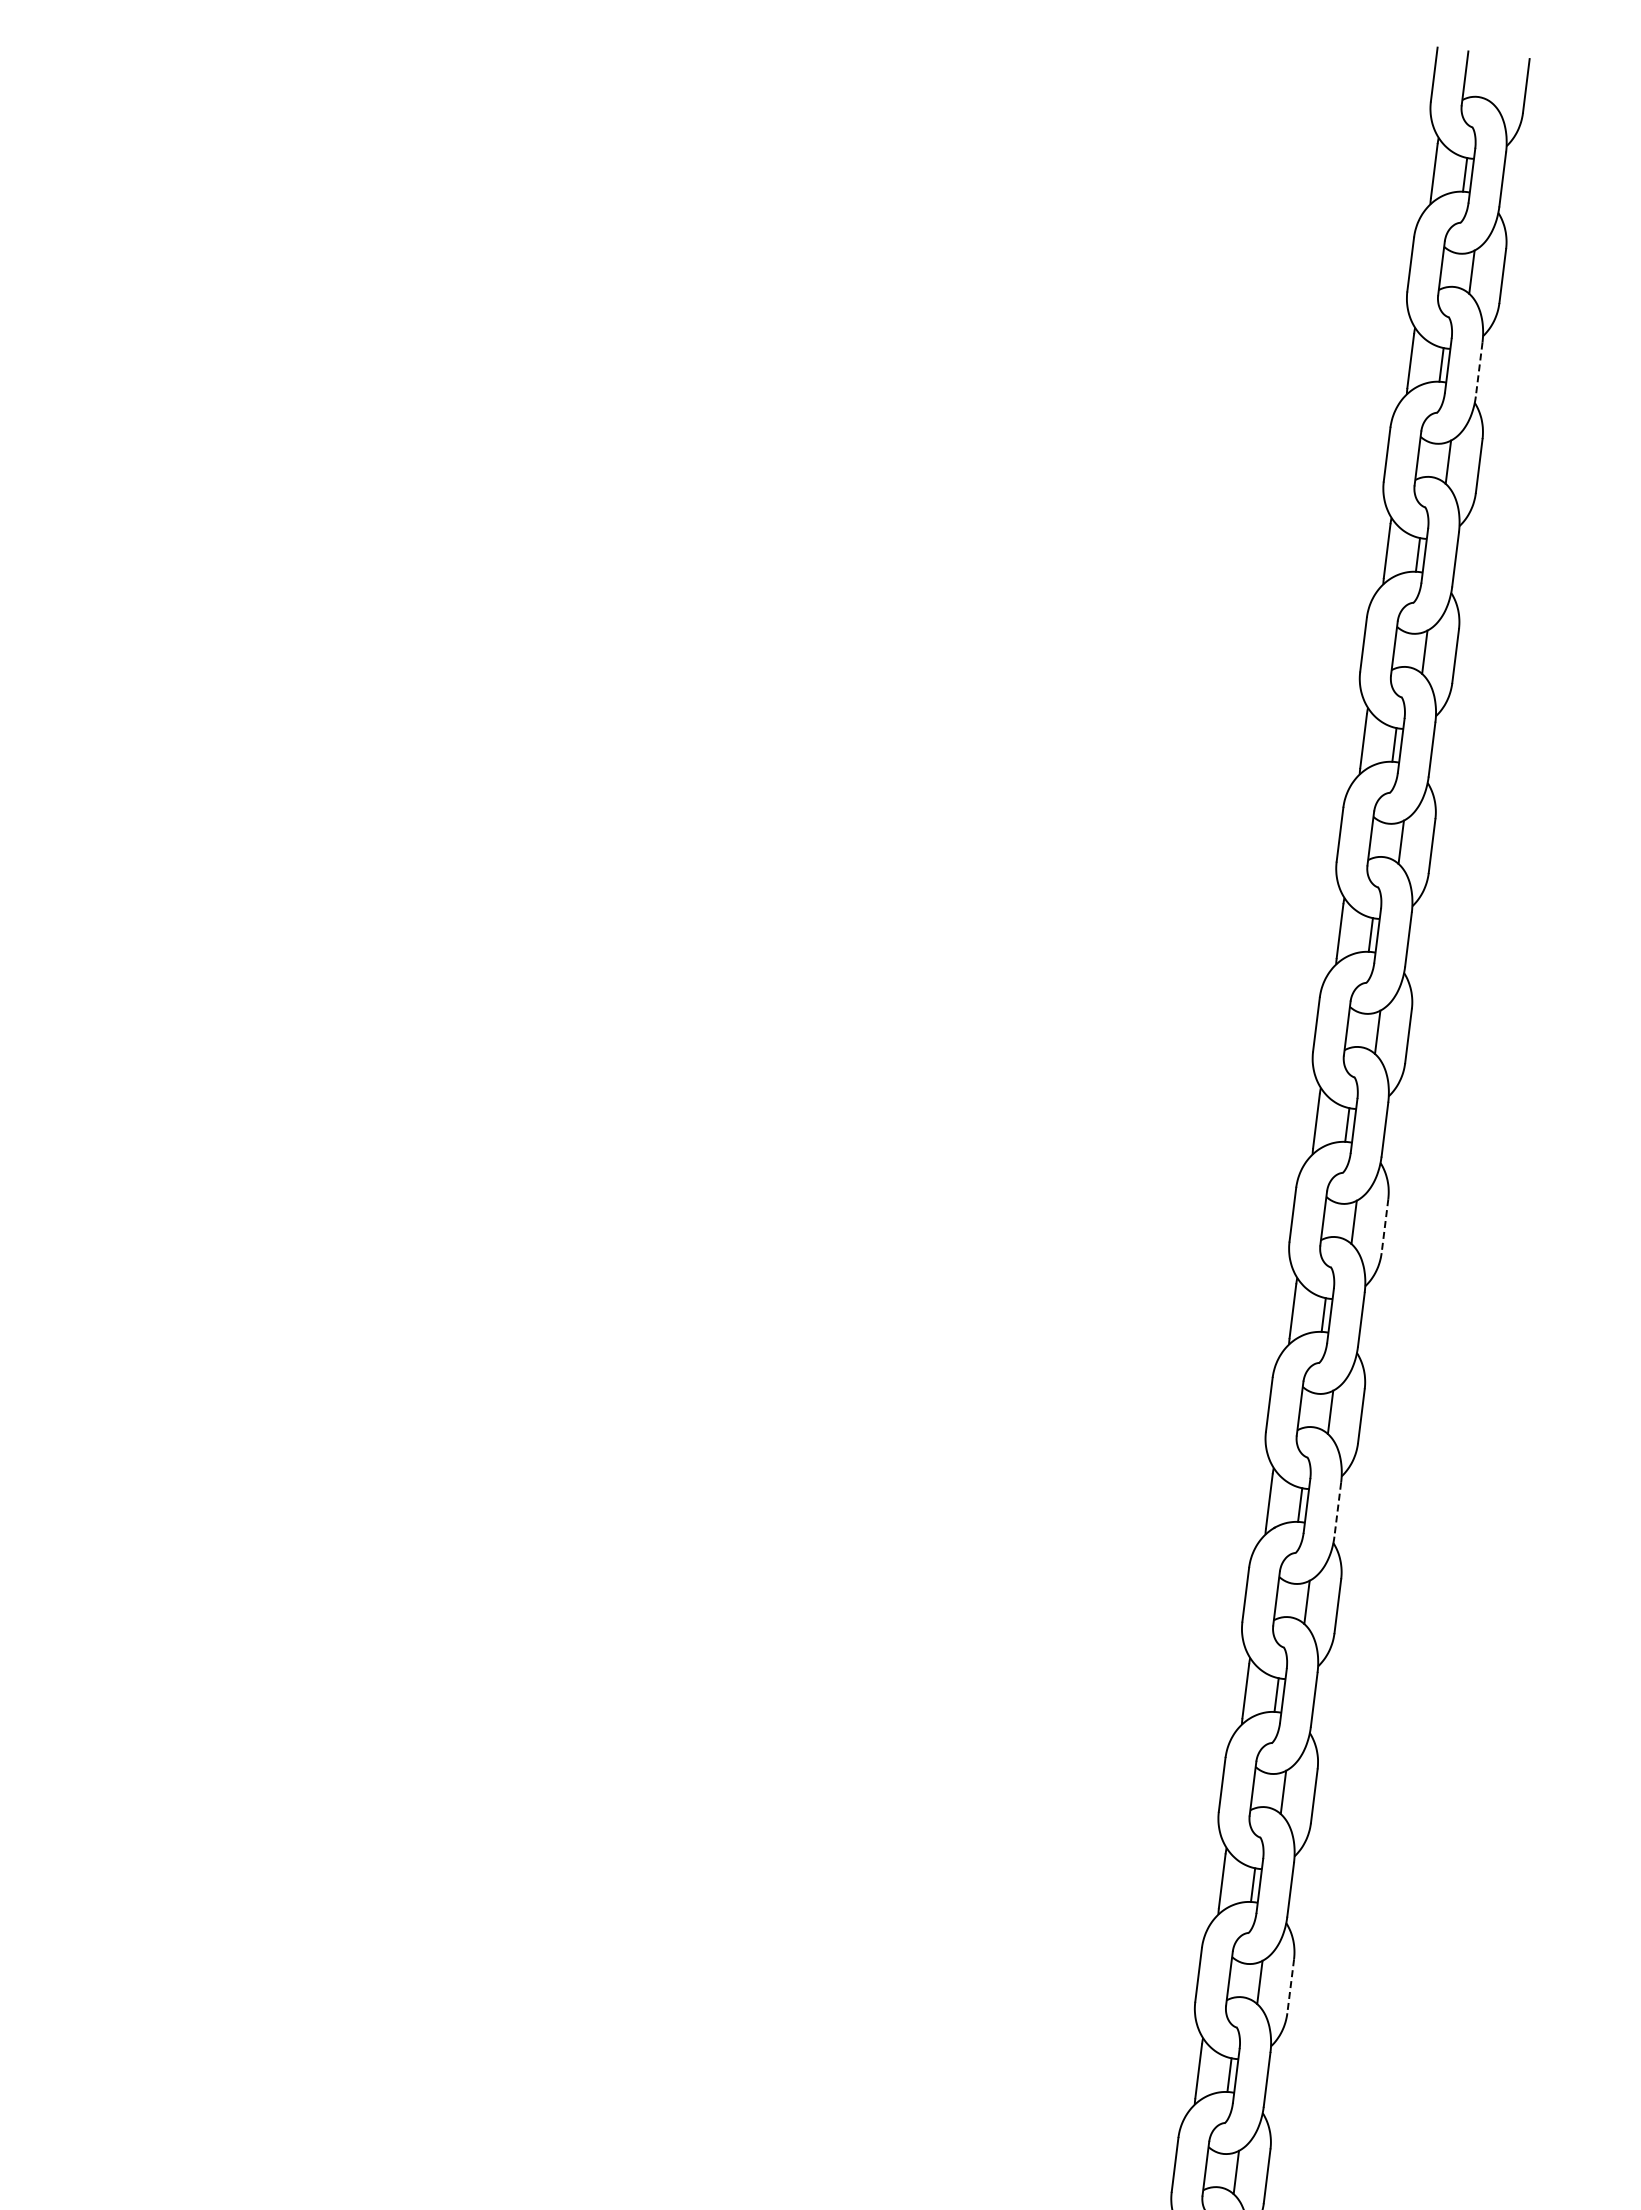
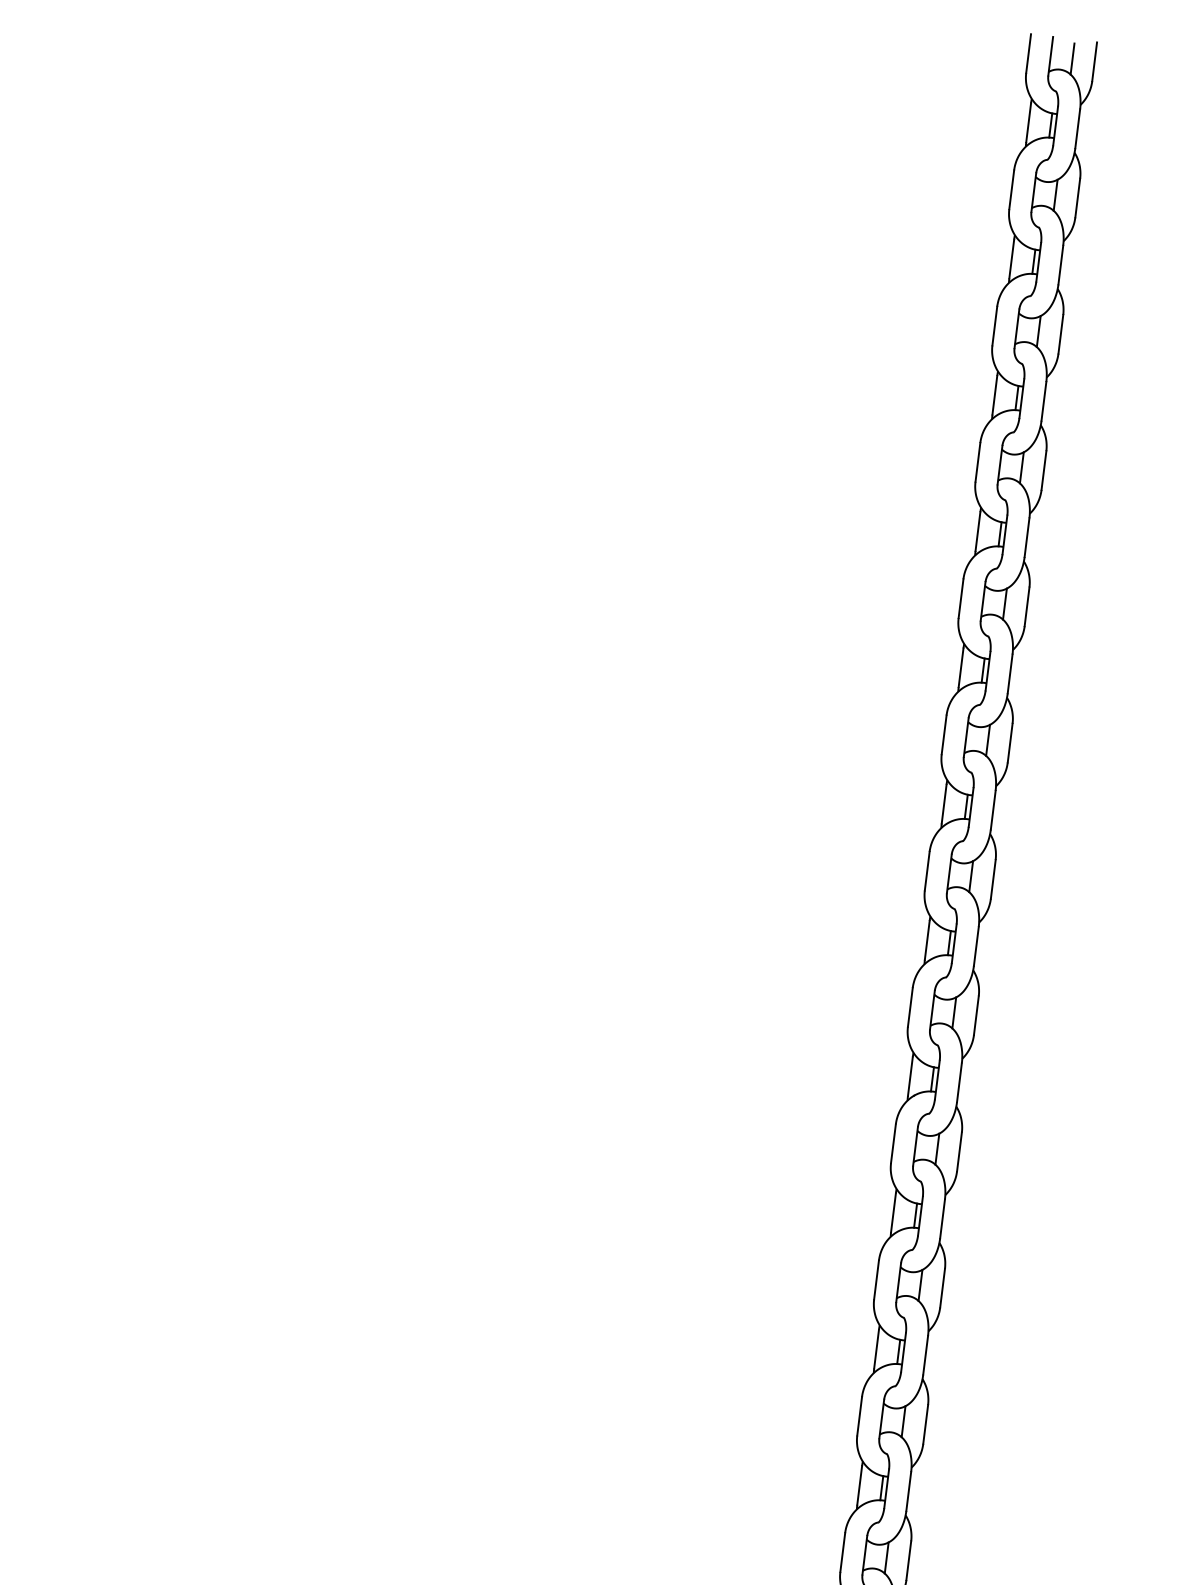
line: (1495, 81) -> (1072, 58), added
line: (1479, 370) -> (1061, 265), dashed -> solid
line: (1384, 1226) -> (992, 879), dashed -> solid
line: (1337, 1510) -> (959, 1083), dashed -> solid
line: (1290, 1986) -> (925, 1424), dashed -> solid

